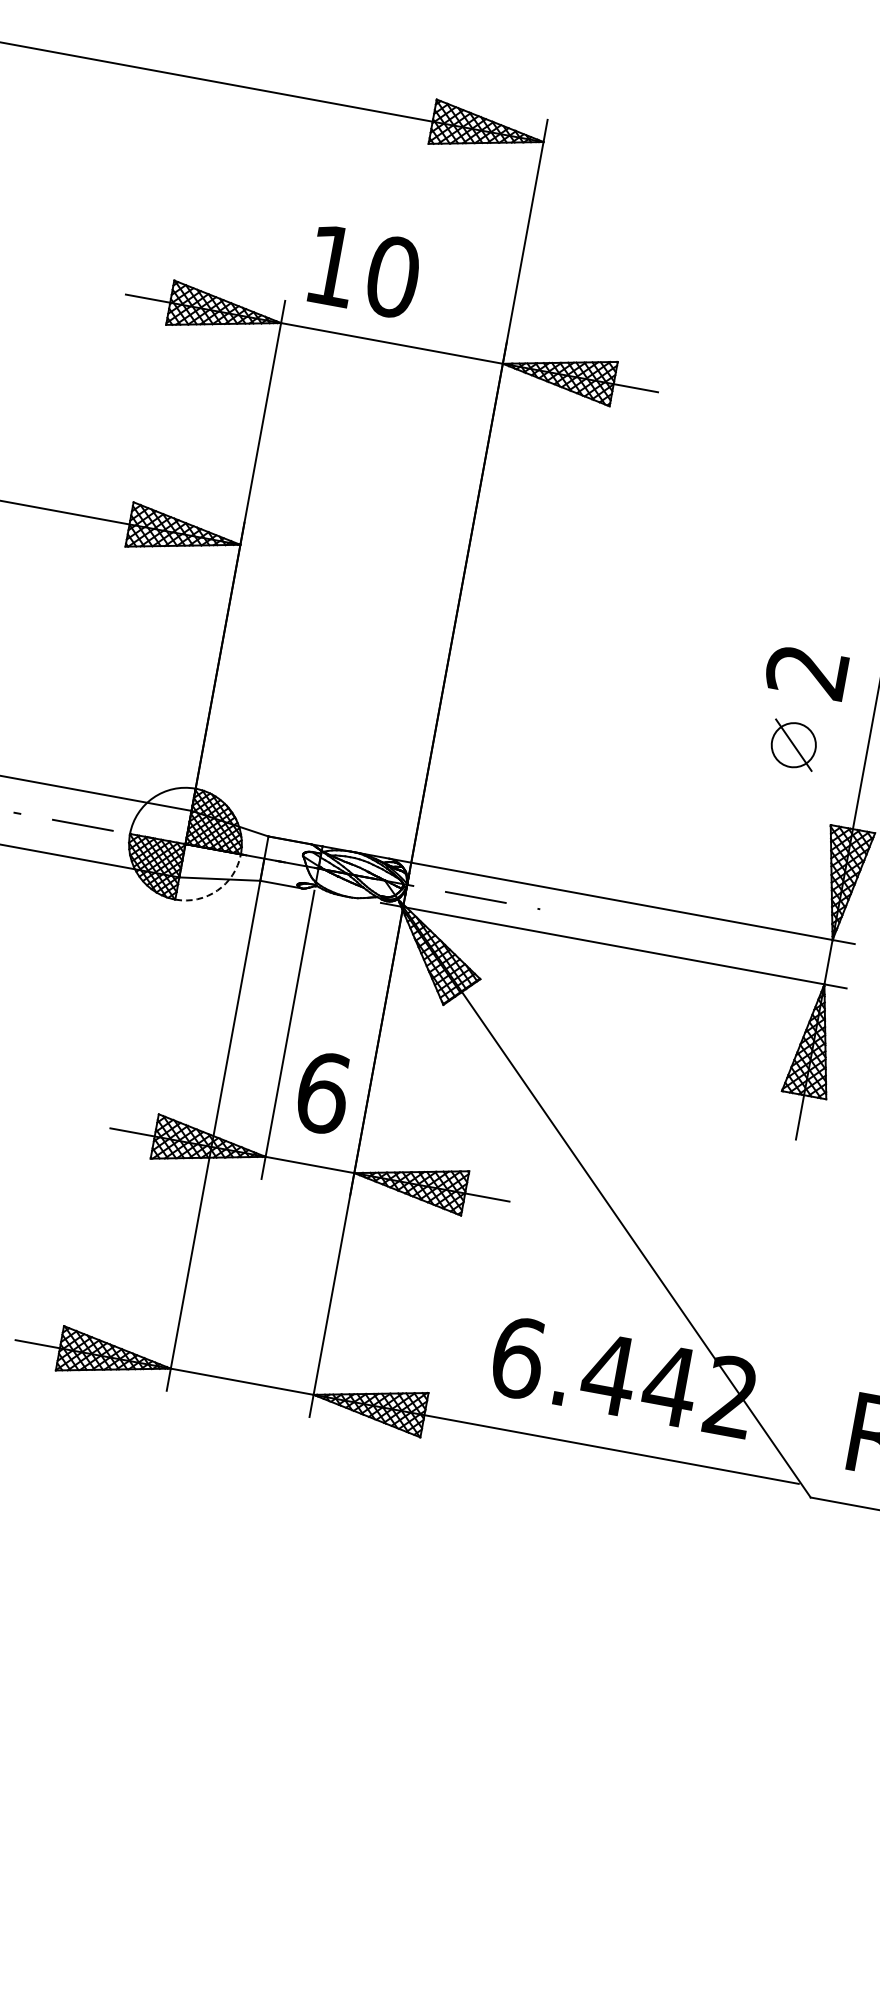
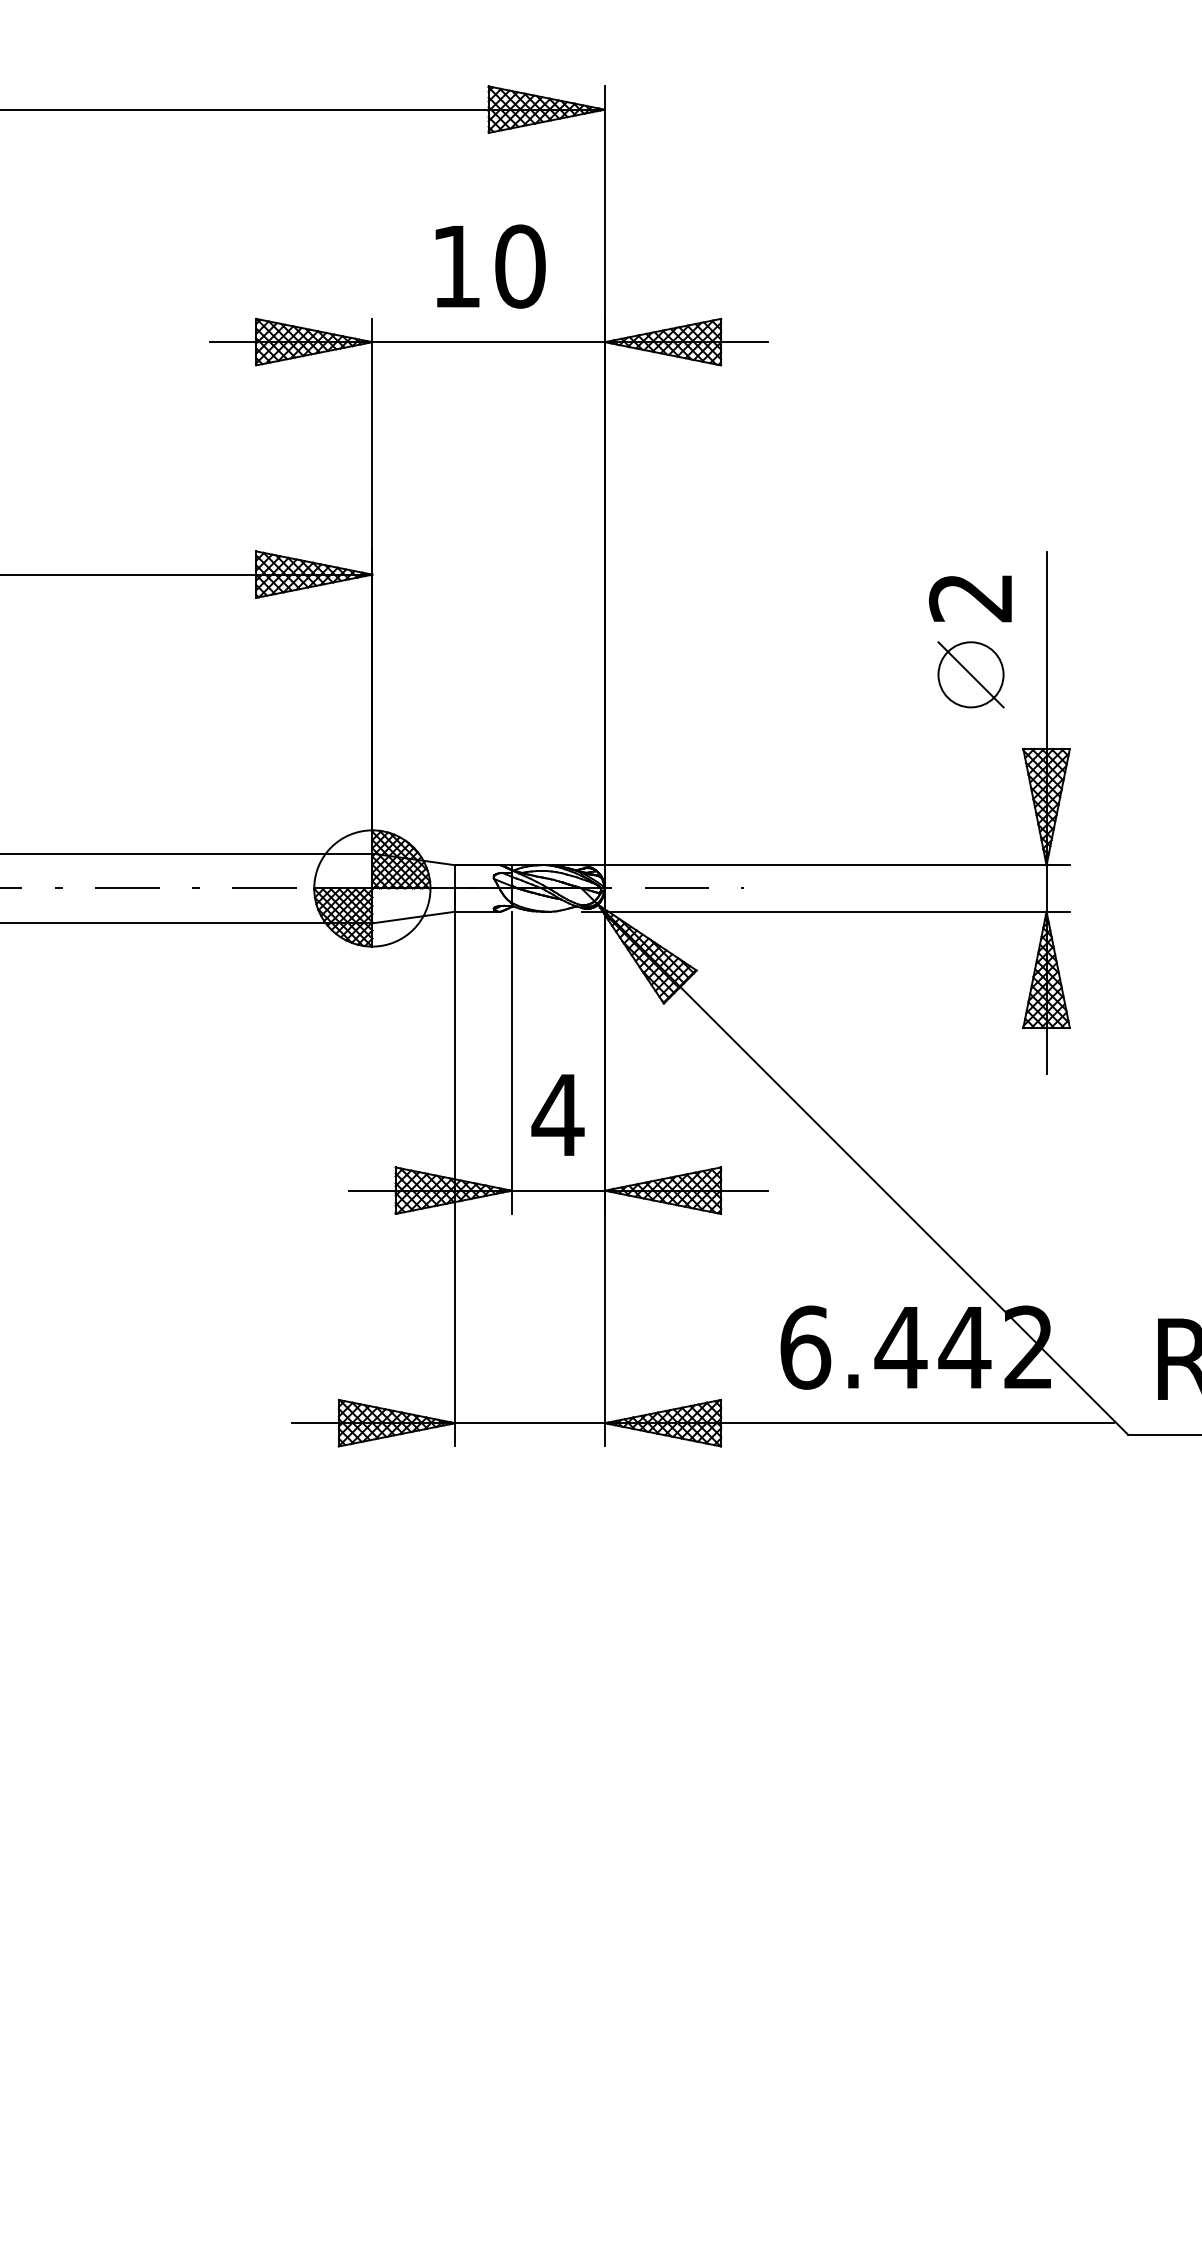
text: (364, 271) -> (490, 266), moved
part: (793, 744) -> (970, 674), size x1.43
arc: (217, 890) -> (413, 929), dashed -> solid
text: (322, 1093) -> (557, 1115), 6 -> 4

